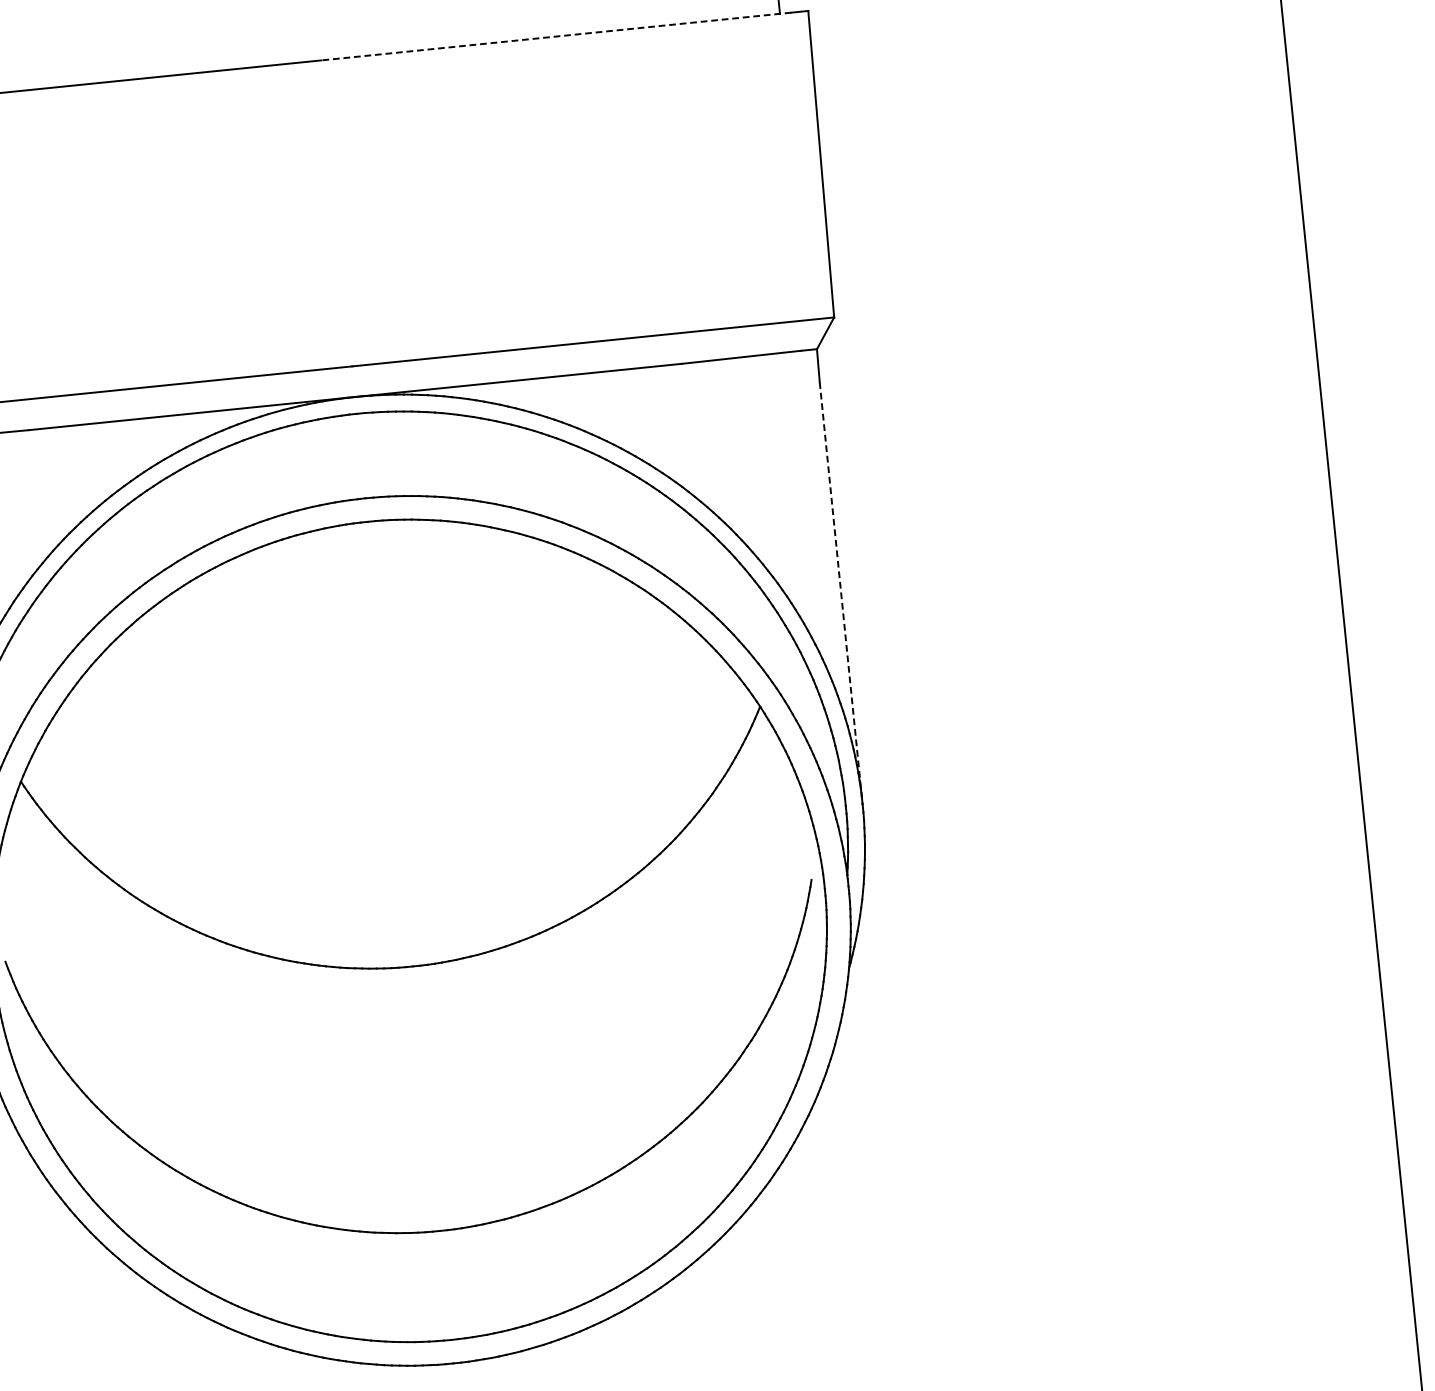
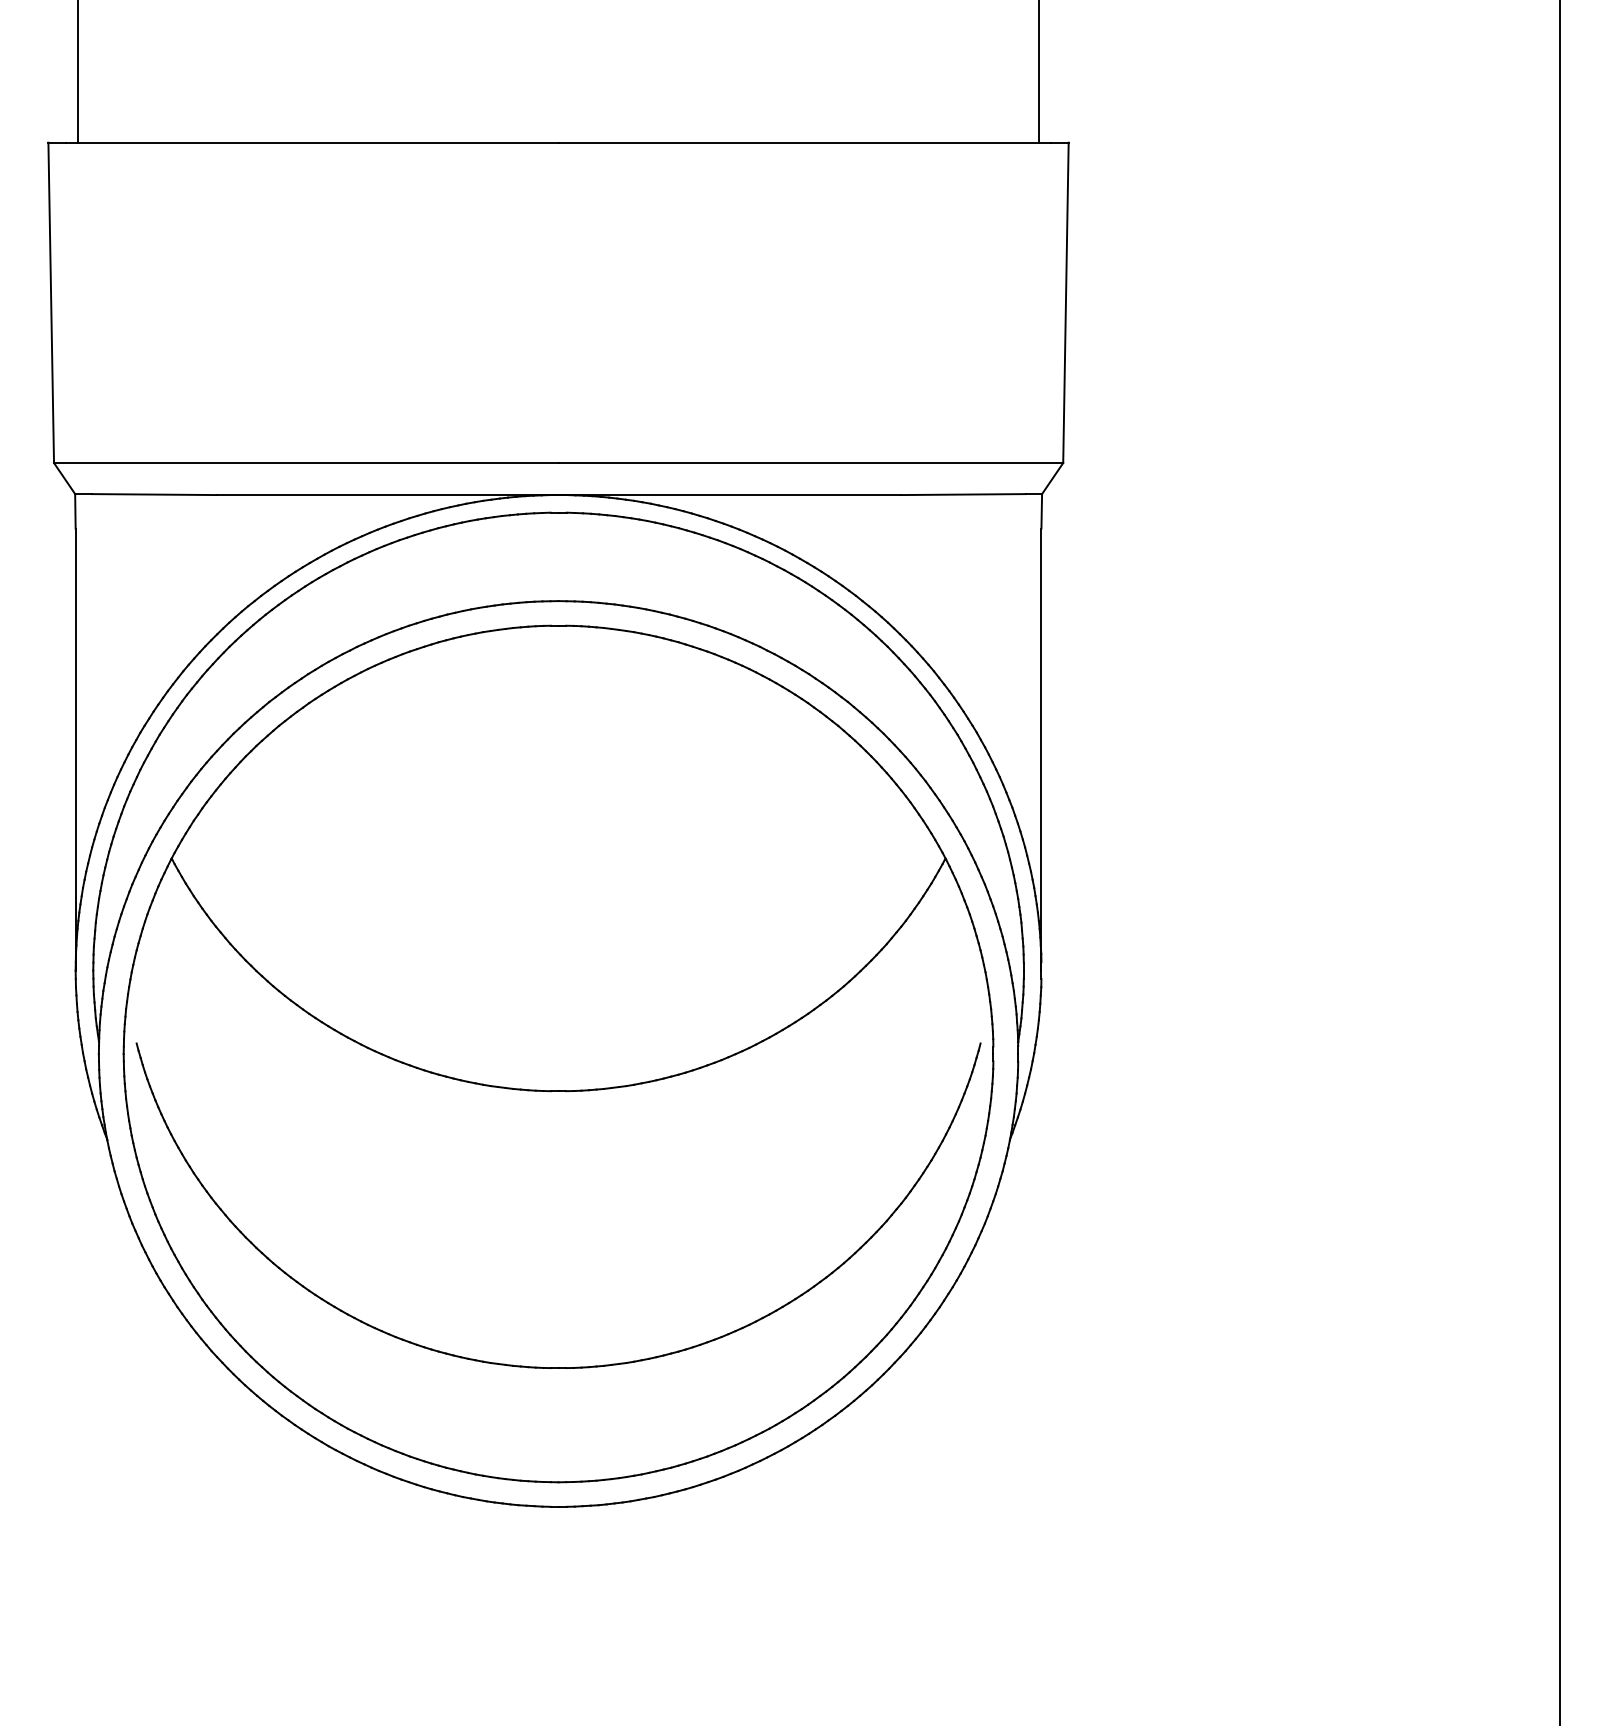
line: (555, 36) -> (804, 142), dashed -> solid
line: (841, 593) -> (1041, 749), dashed -> solid

